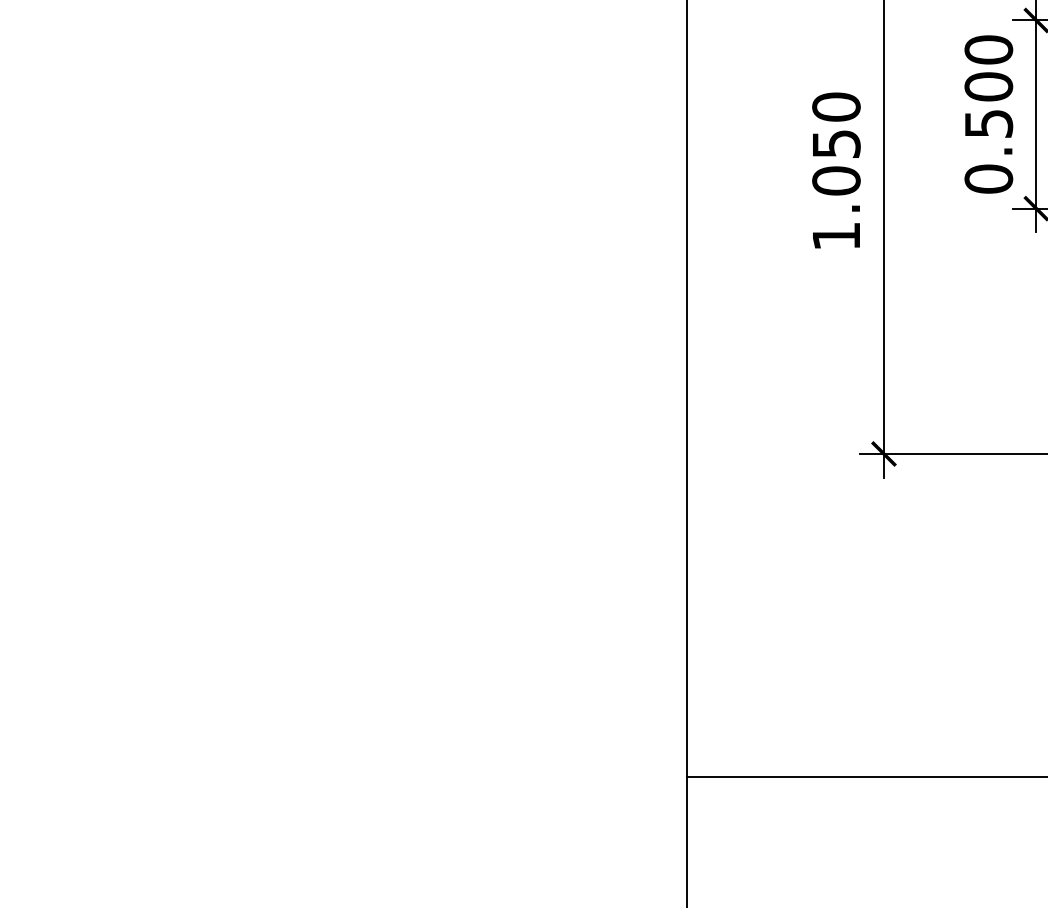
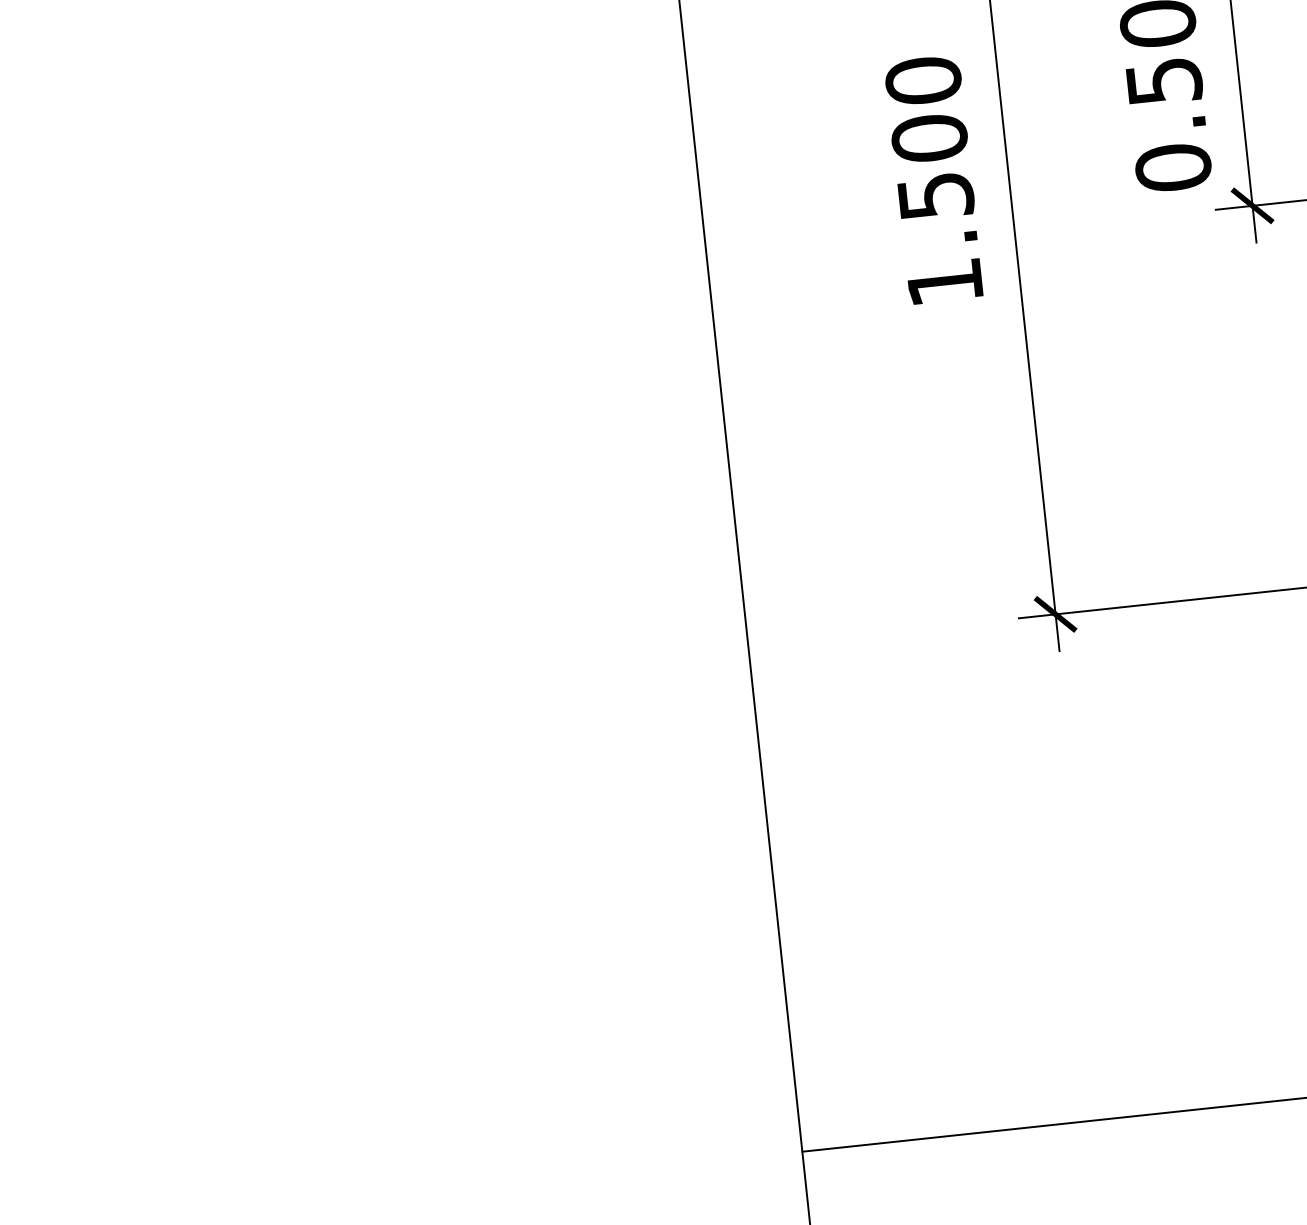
text: (836, 162) -> (932, 167), 1.050 -> 1.500

